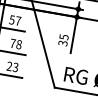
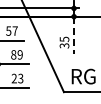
line: (74, 35) -> (74, 35), solid -> dashed
text: (15, 43) -> (16, 54), 78 -> 89

